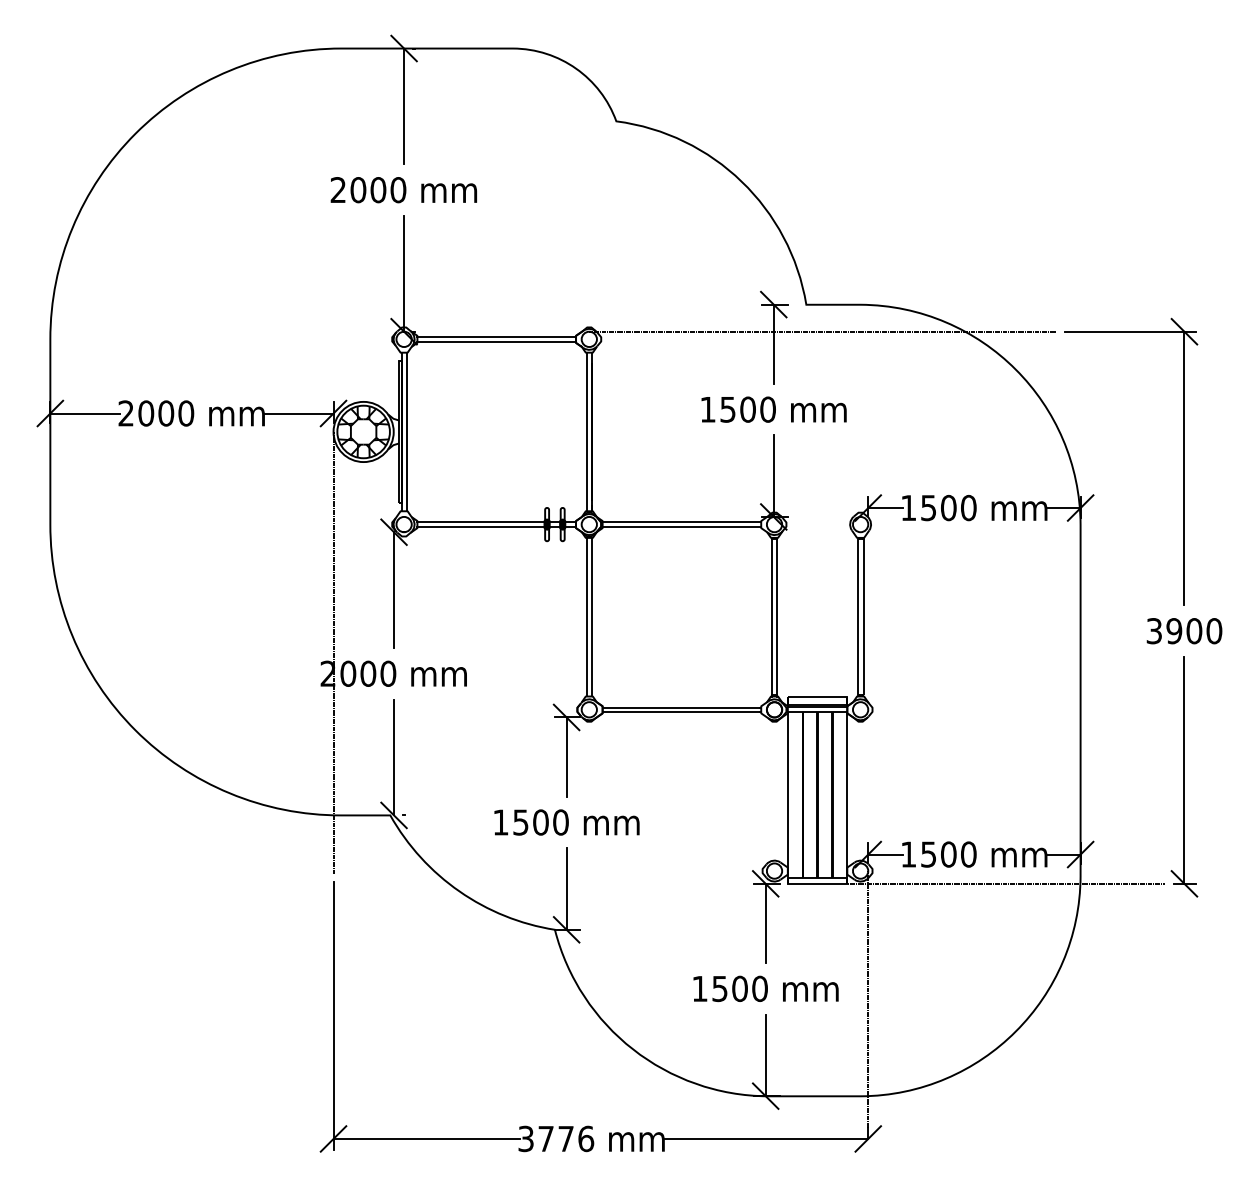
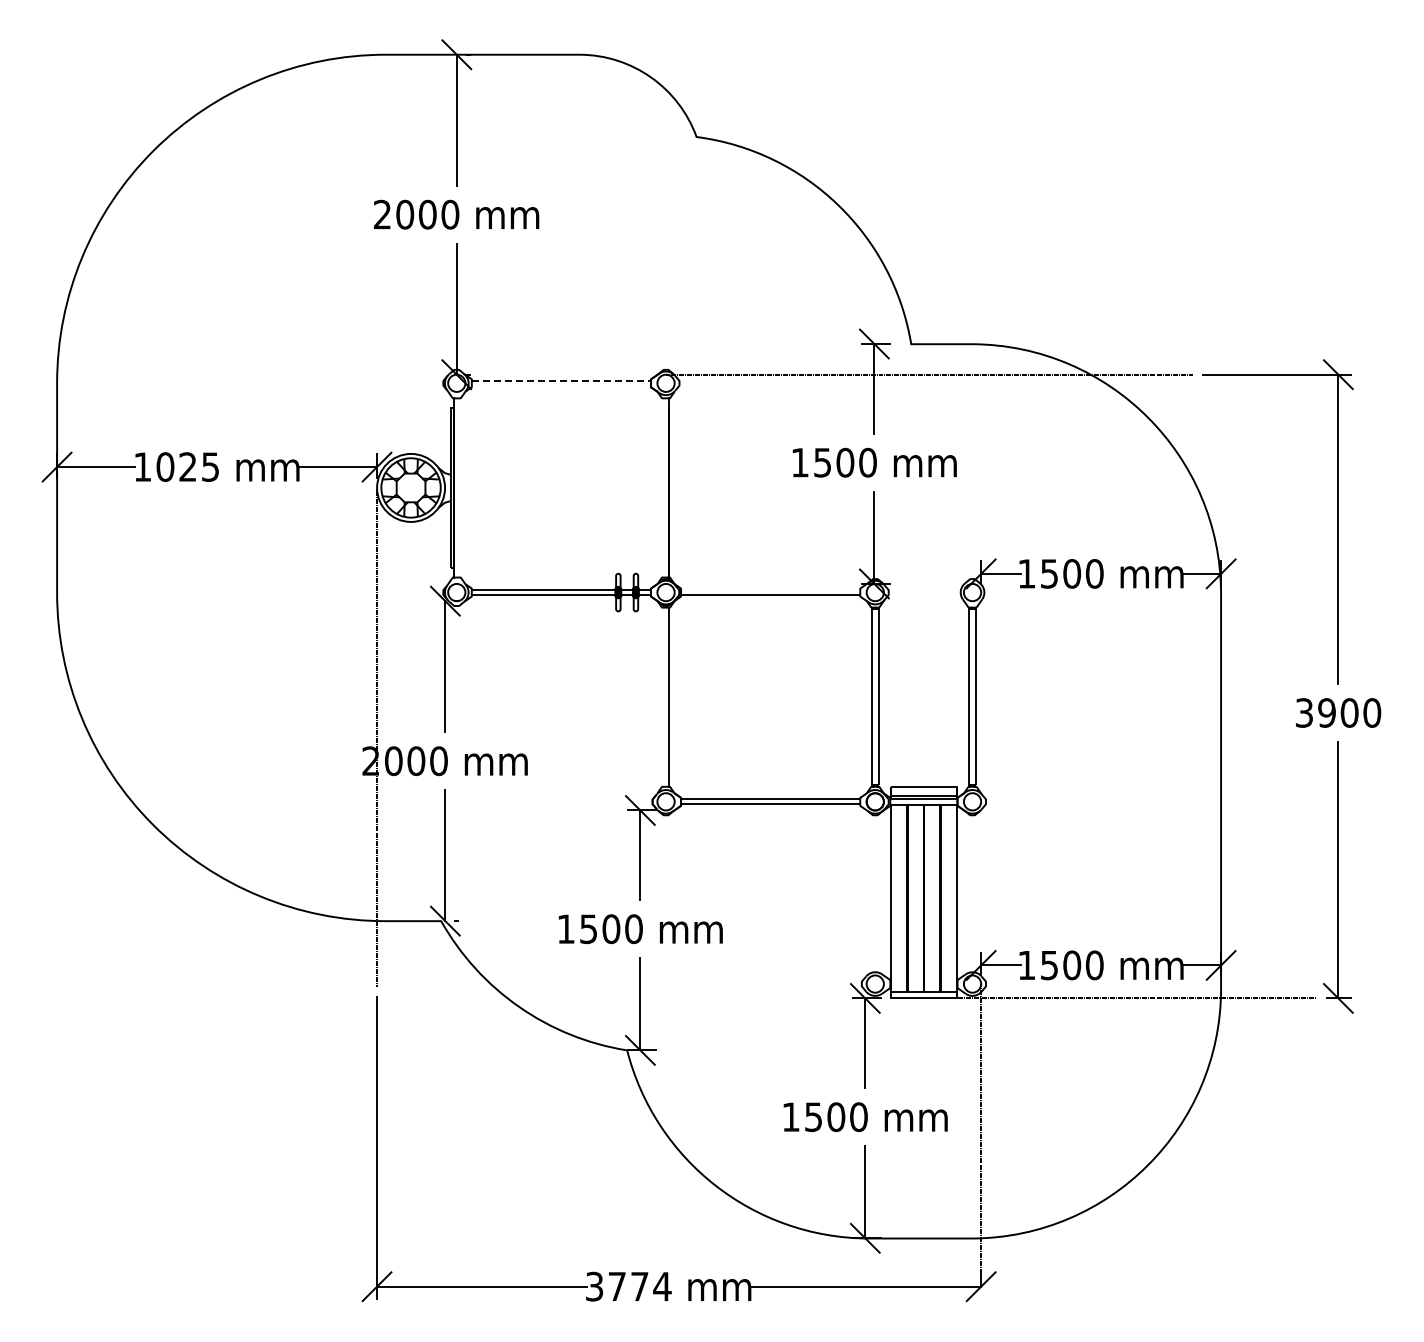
line: (496, 336) -> (561, 380), solid -> dashed
line: (496, 342) -> (561, 386), removed
text: (156, 412) -> (176, 466), 2000 -> 1025
line: (406, 431) -> (459, 487), removed
line: (587, 431) -> (663, 487), removed
line: (681, 521) -> (770, 589), removed
line: (587, 616) -> (663, 696), removed
text: (586, 1138) -> (662, 1286), 3776 -> 3774

